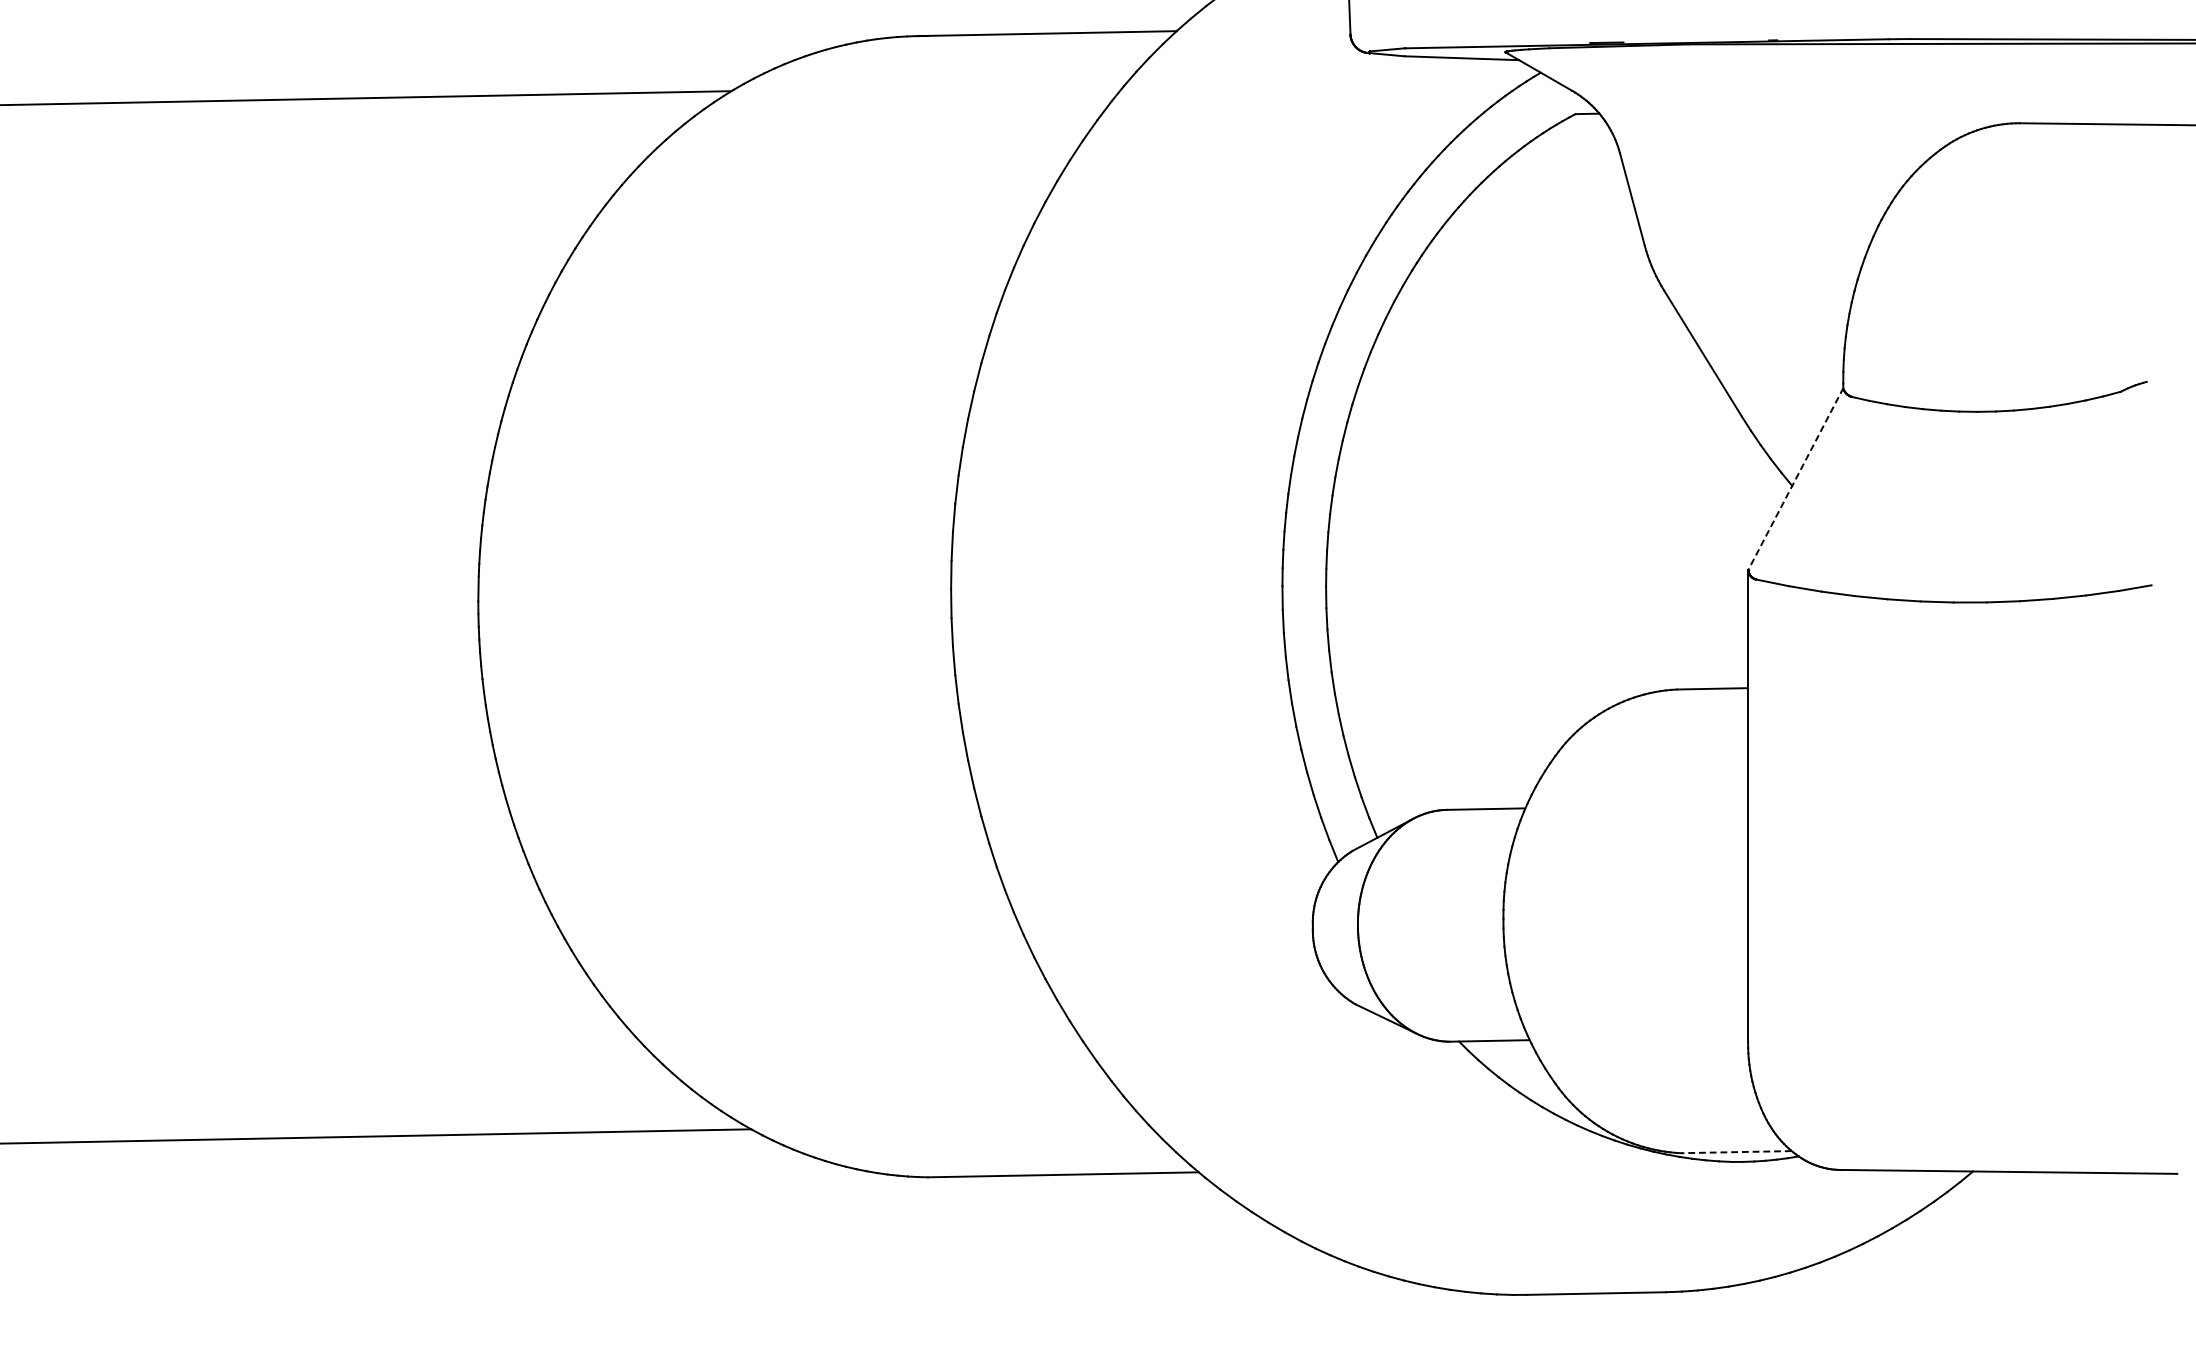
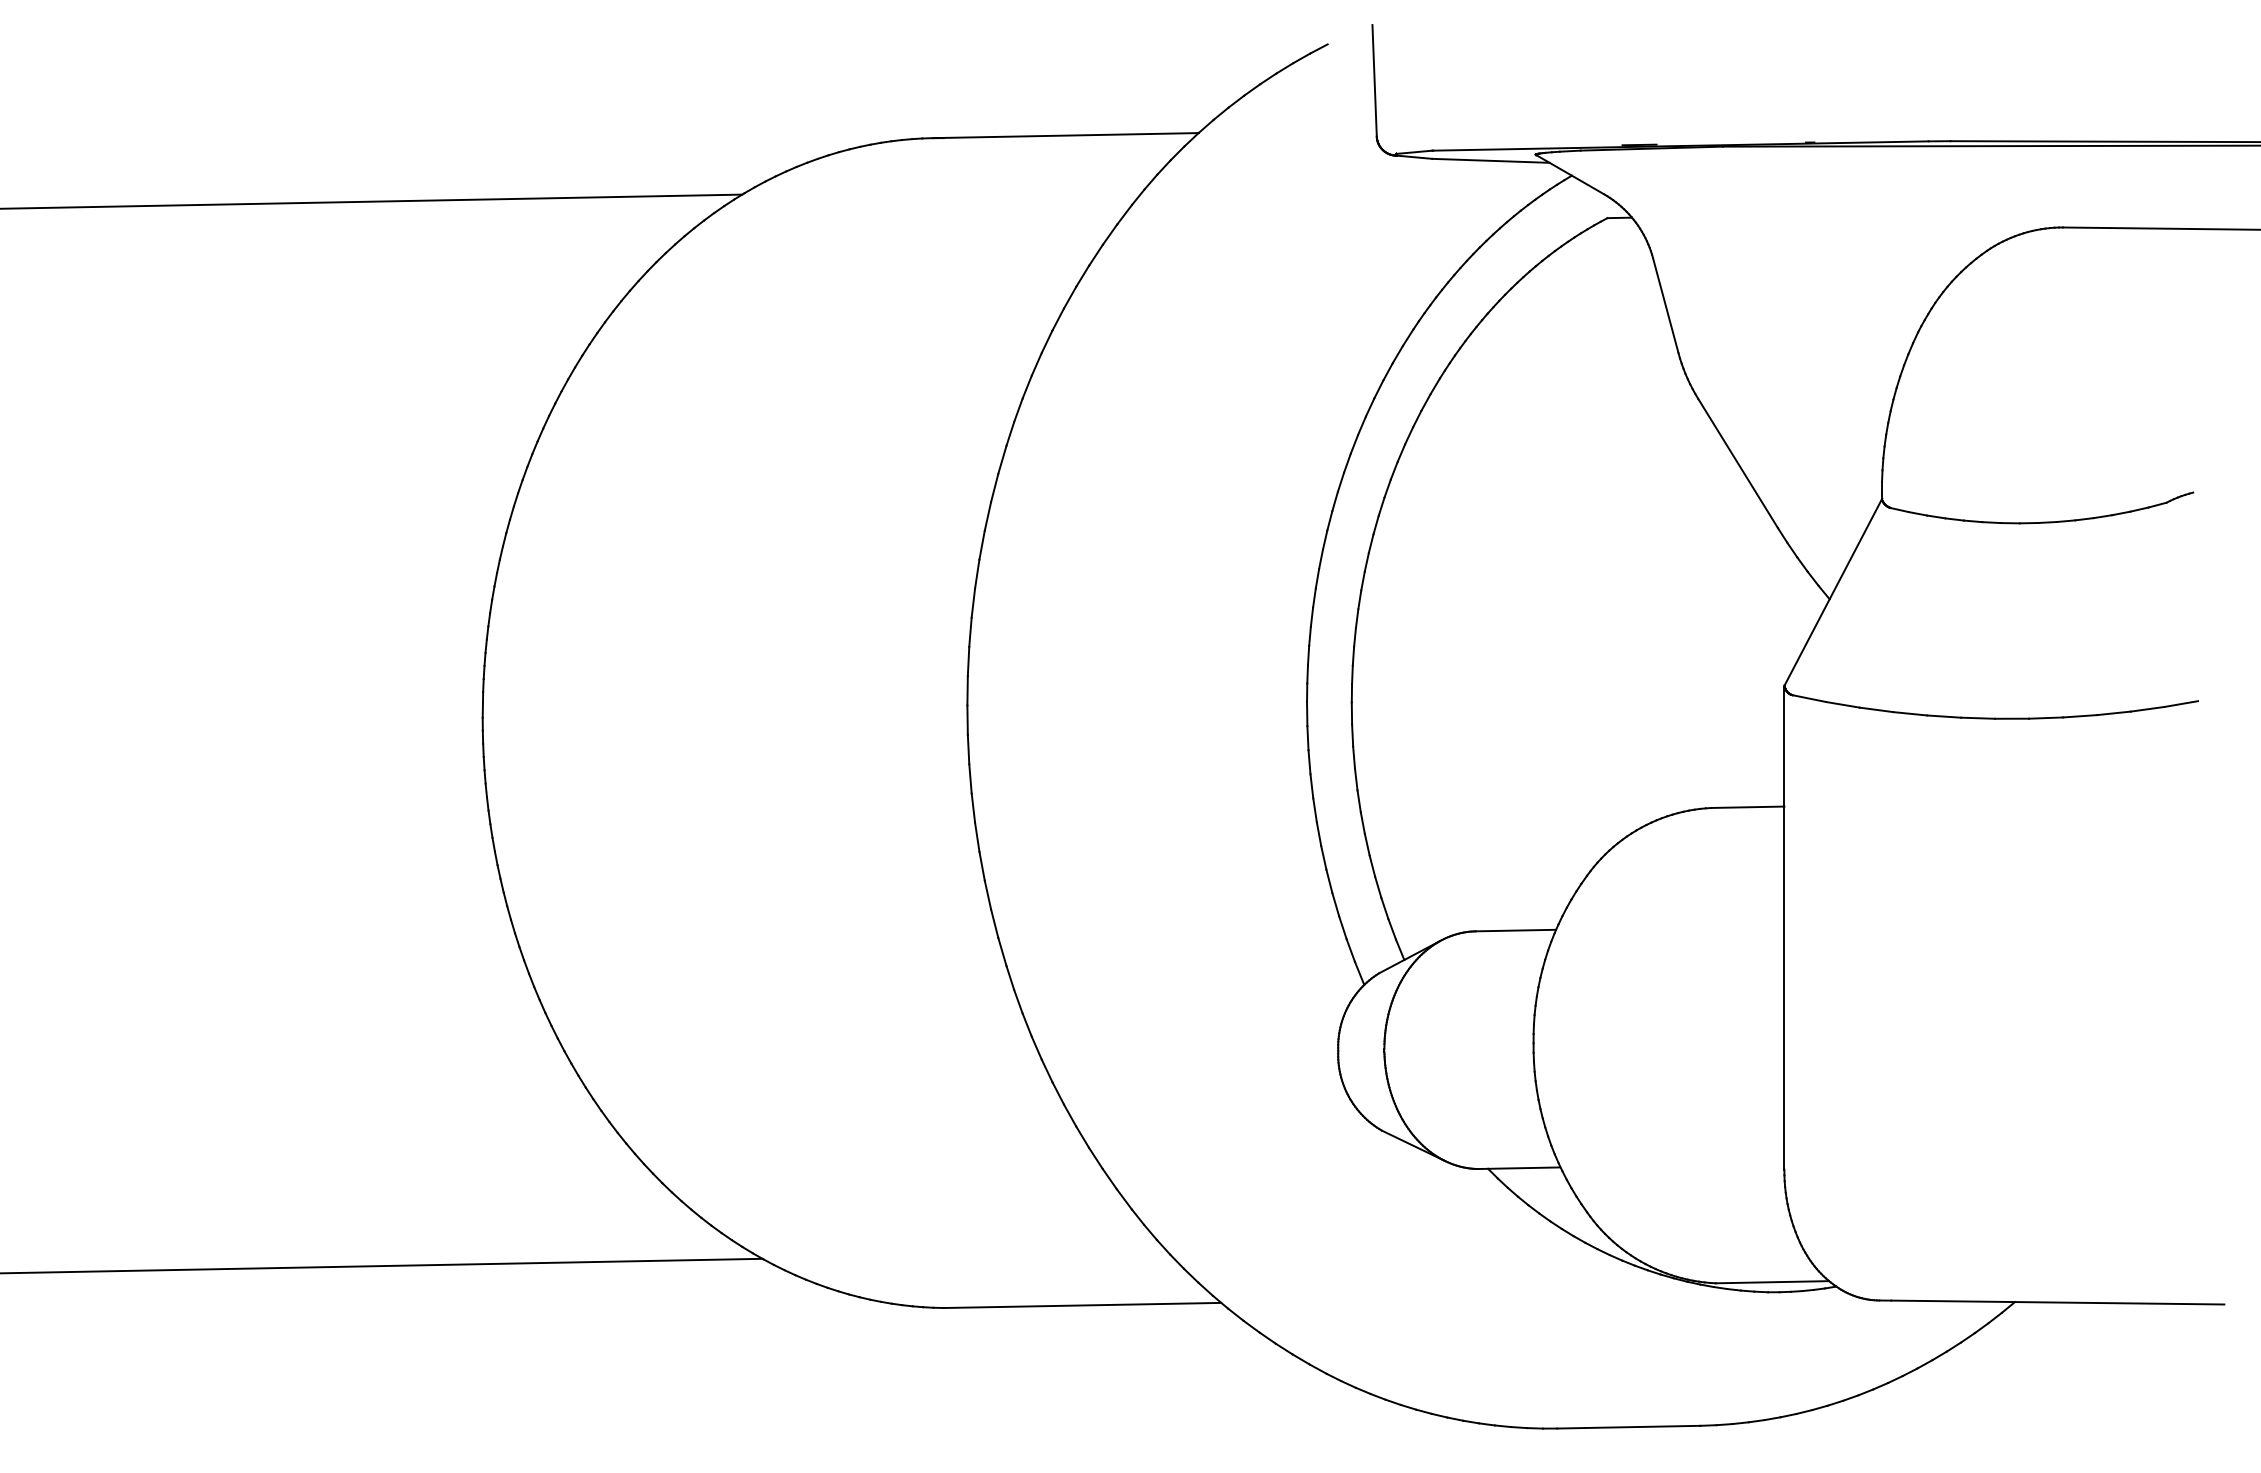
line: (1796, 479) -> (1833, 592), dashed -> solid
line: (1736, 1152) -> (1772, 1282), dashed -> solid

